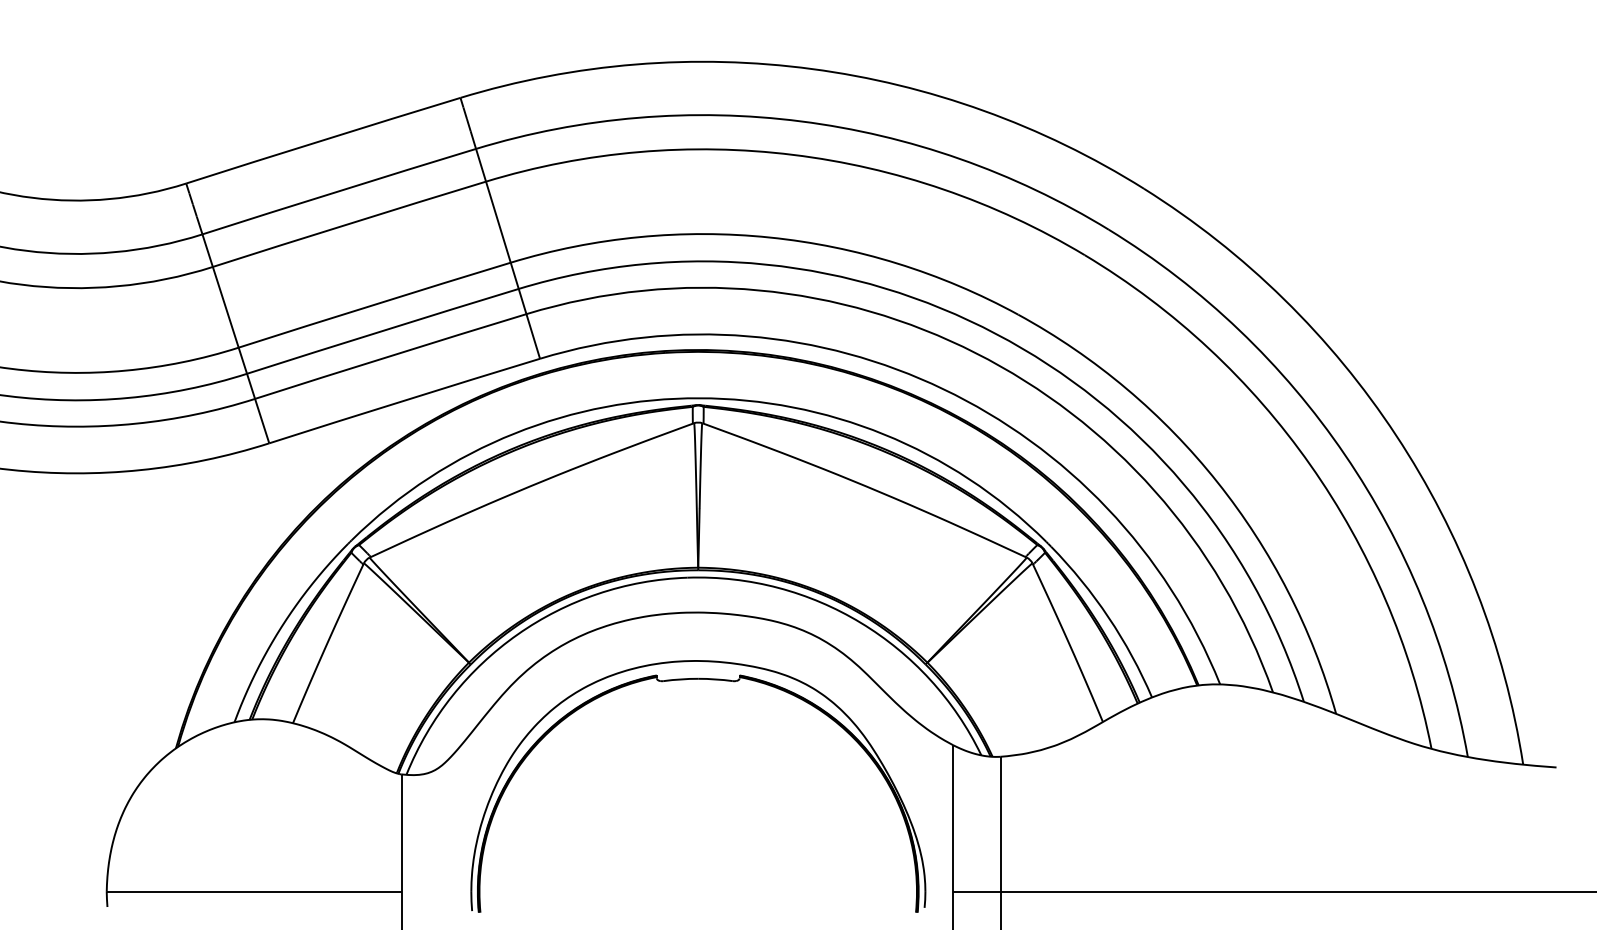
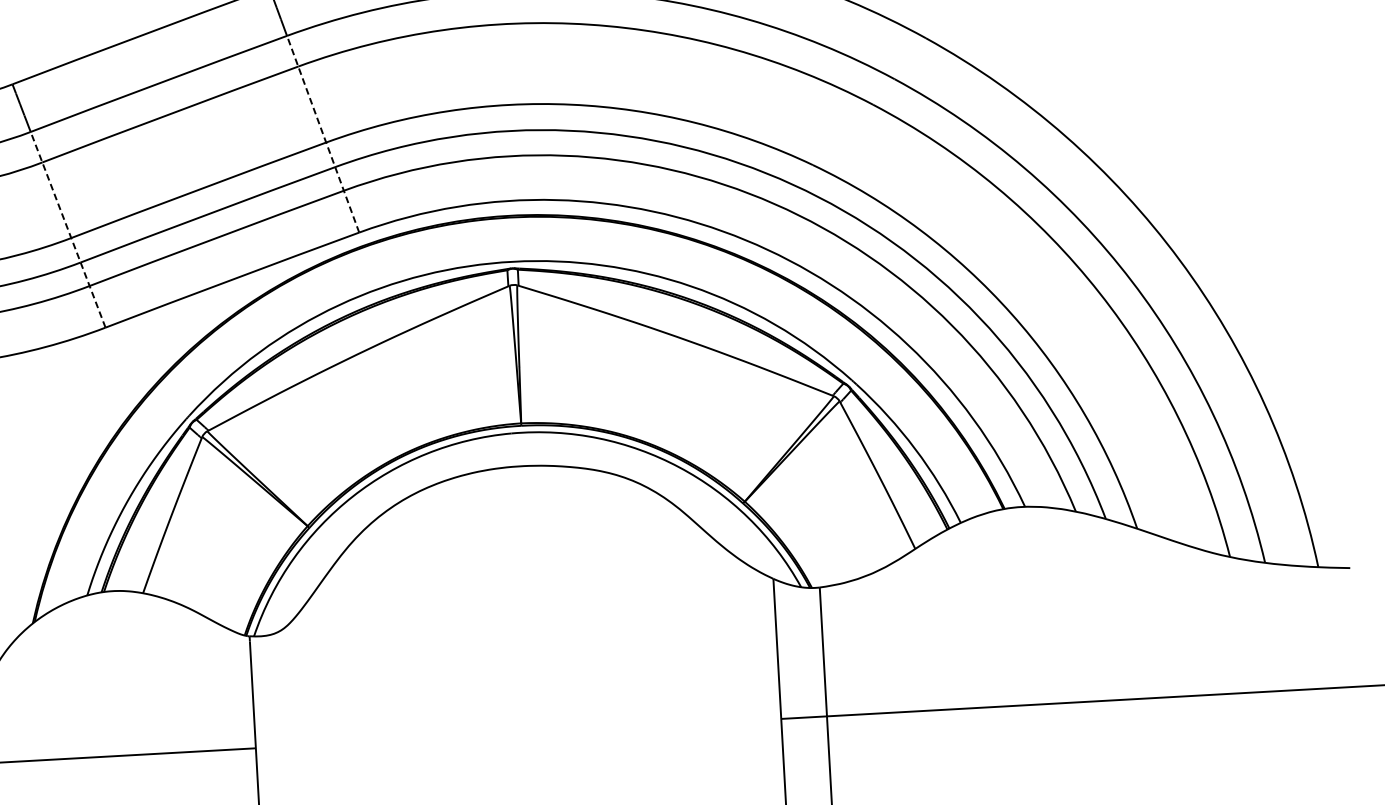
line: (508, 253) -> (323, 133), solid -> dashed
line: (235, 338) -> (67, 229), solid -> dashed
part: (710, 680) -> (538, 530), removed

